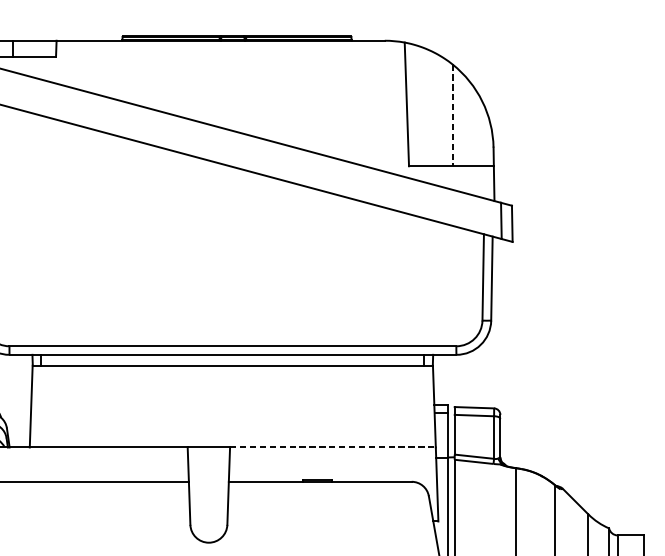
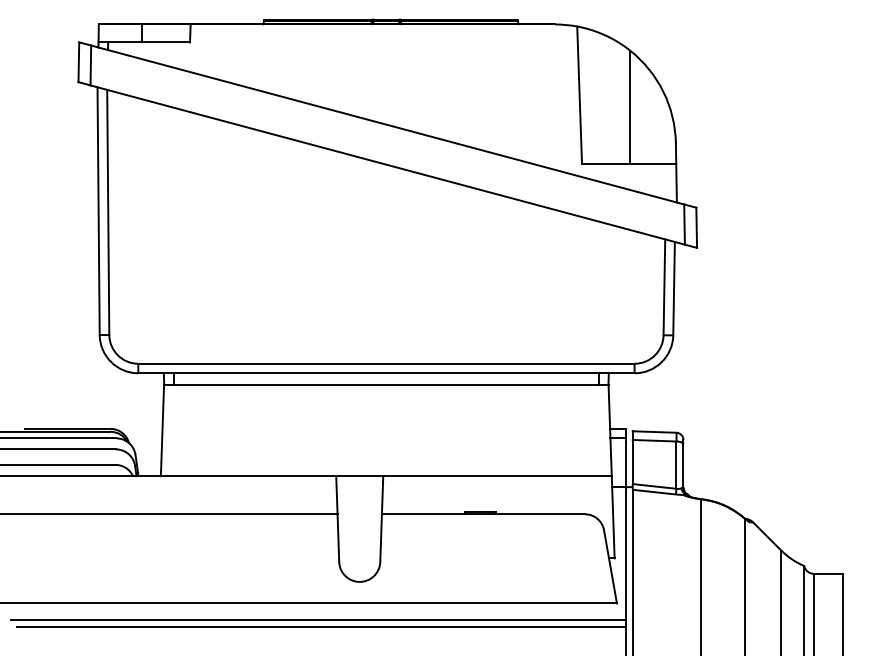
line: (452, 115) -> (630, 107), dashed -> solid
line: (333, 447) -> (498, 476), dashed -> solid

